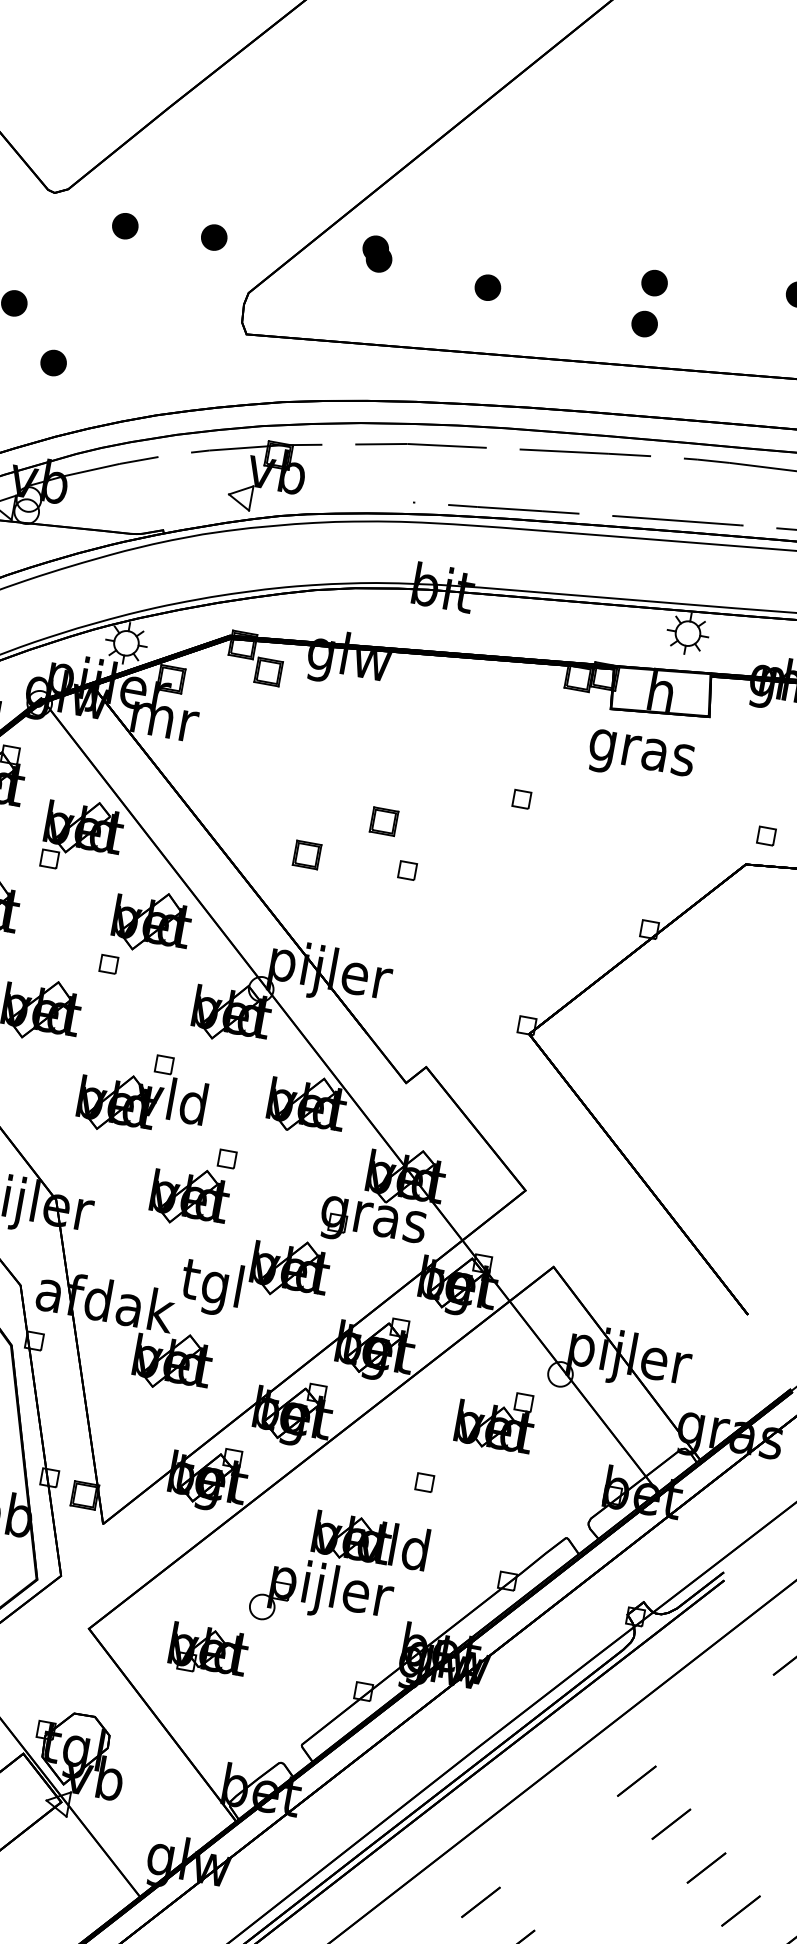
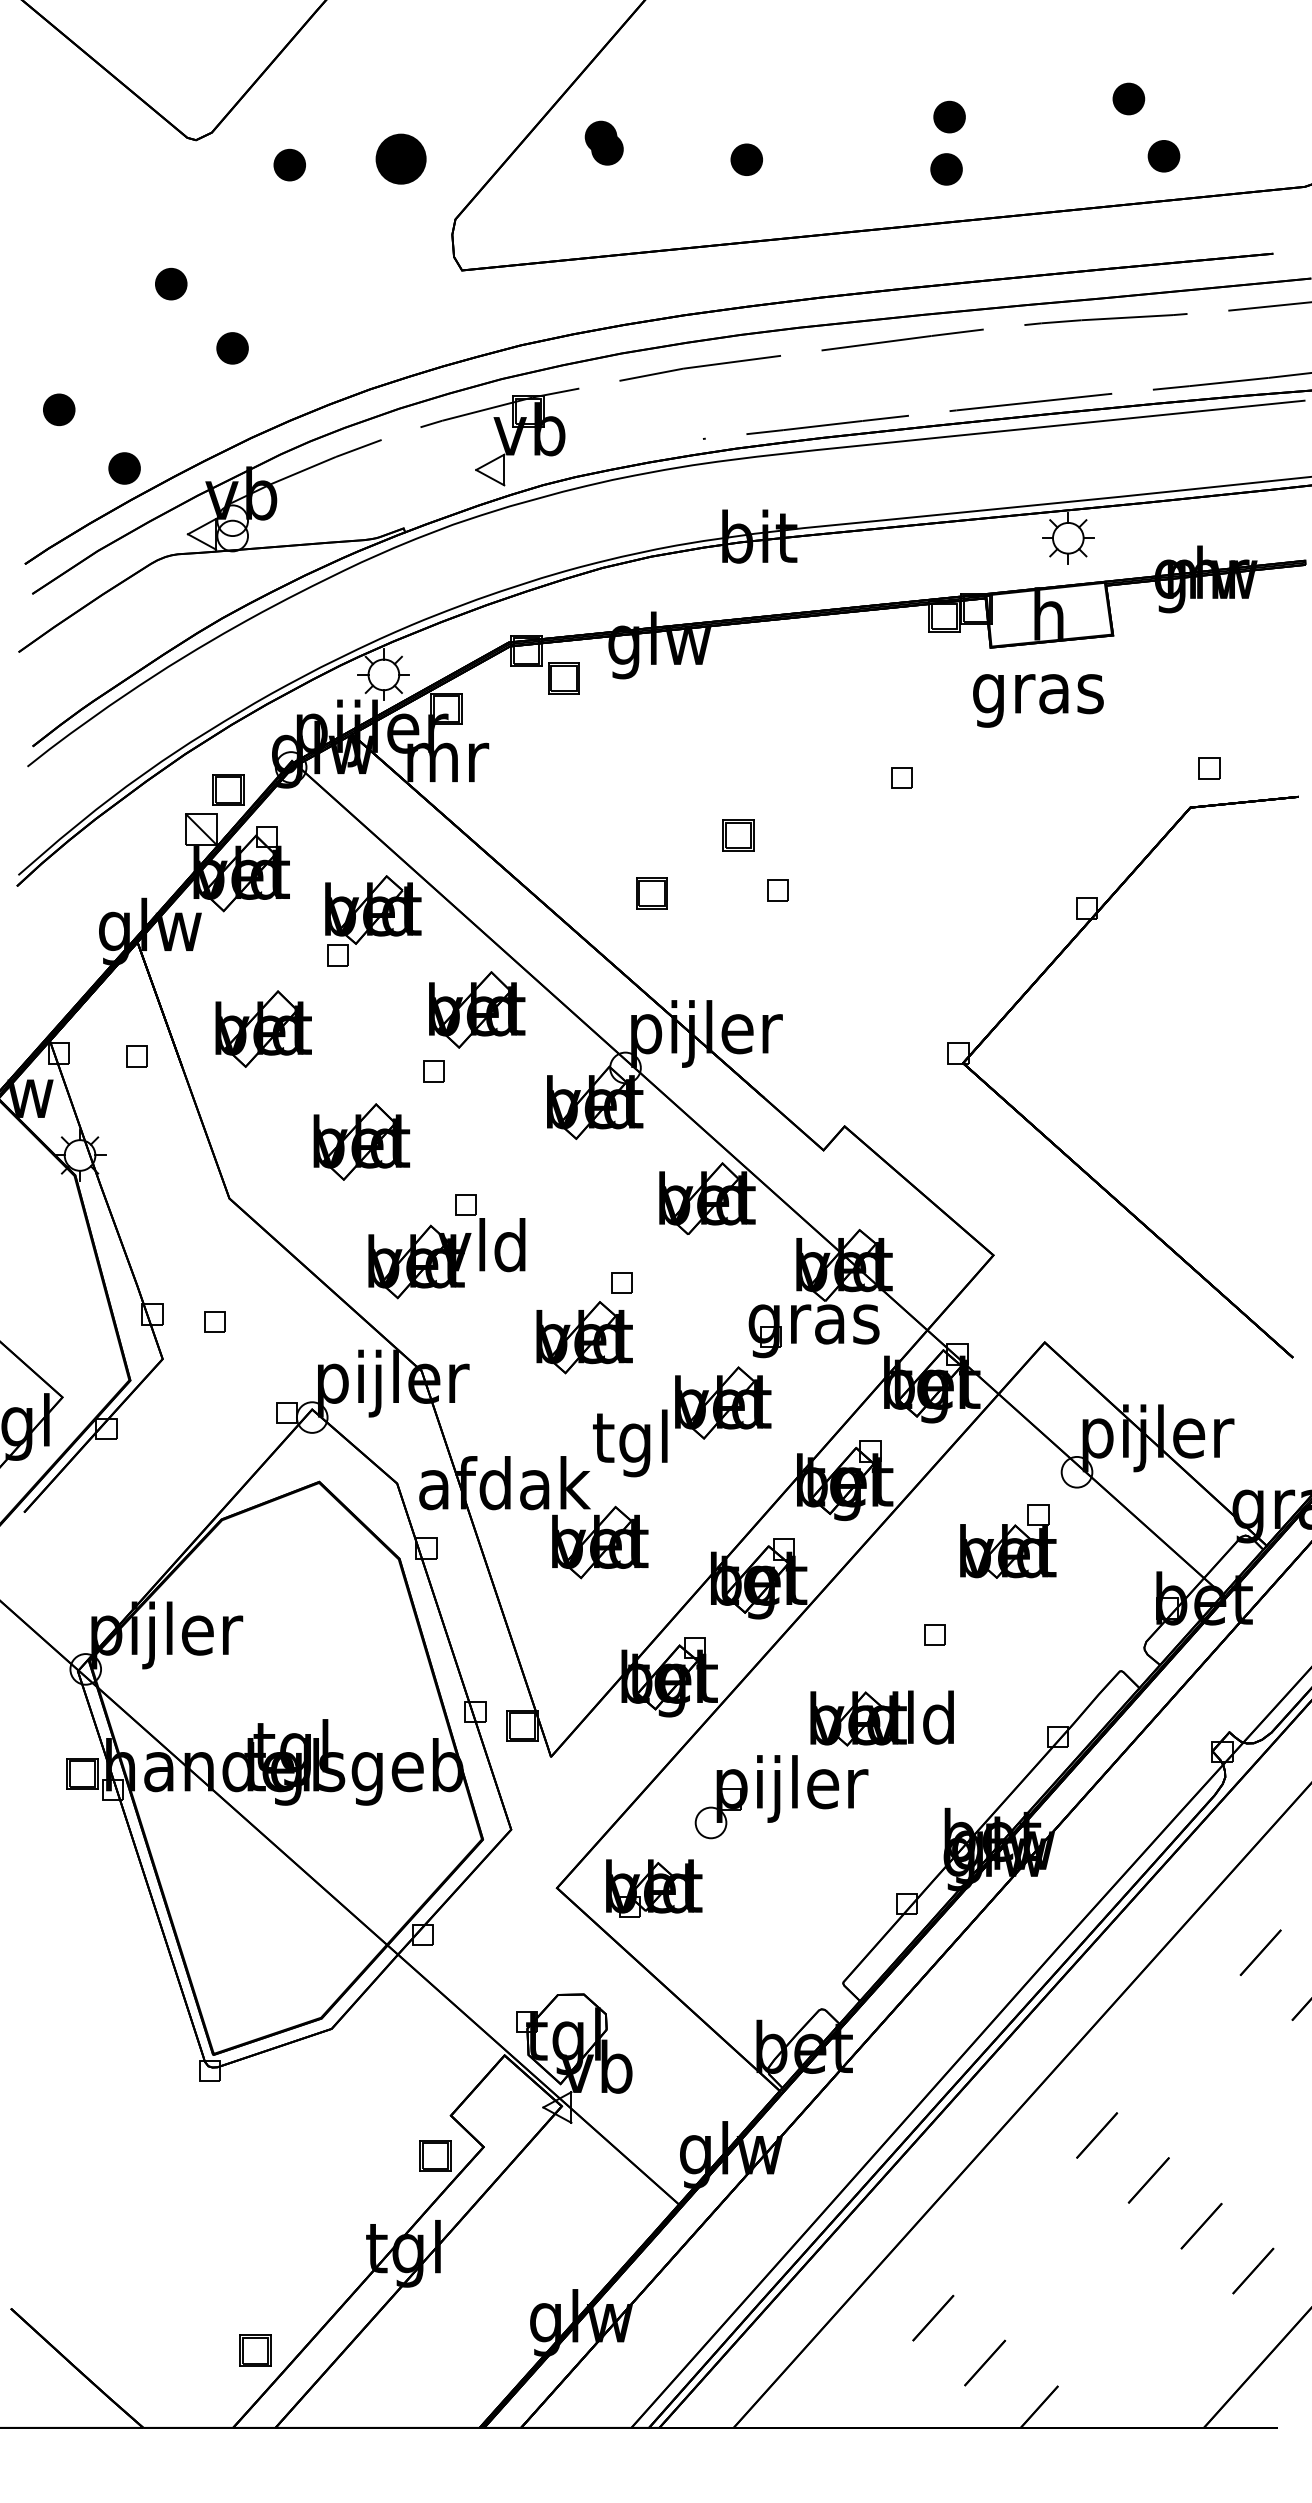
part: (213, 237) -> (400, 159), size x1.6
part: (143, 1095) -> (446, 1246), moved
part: (321, 1596) -> (781, 1797), moved
part: (208, 1650) -> (654, 1888), moved

